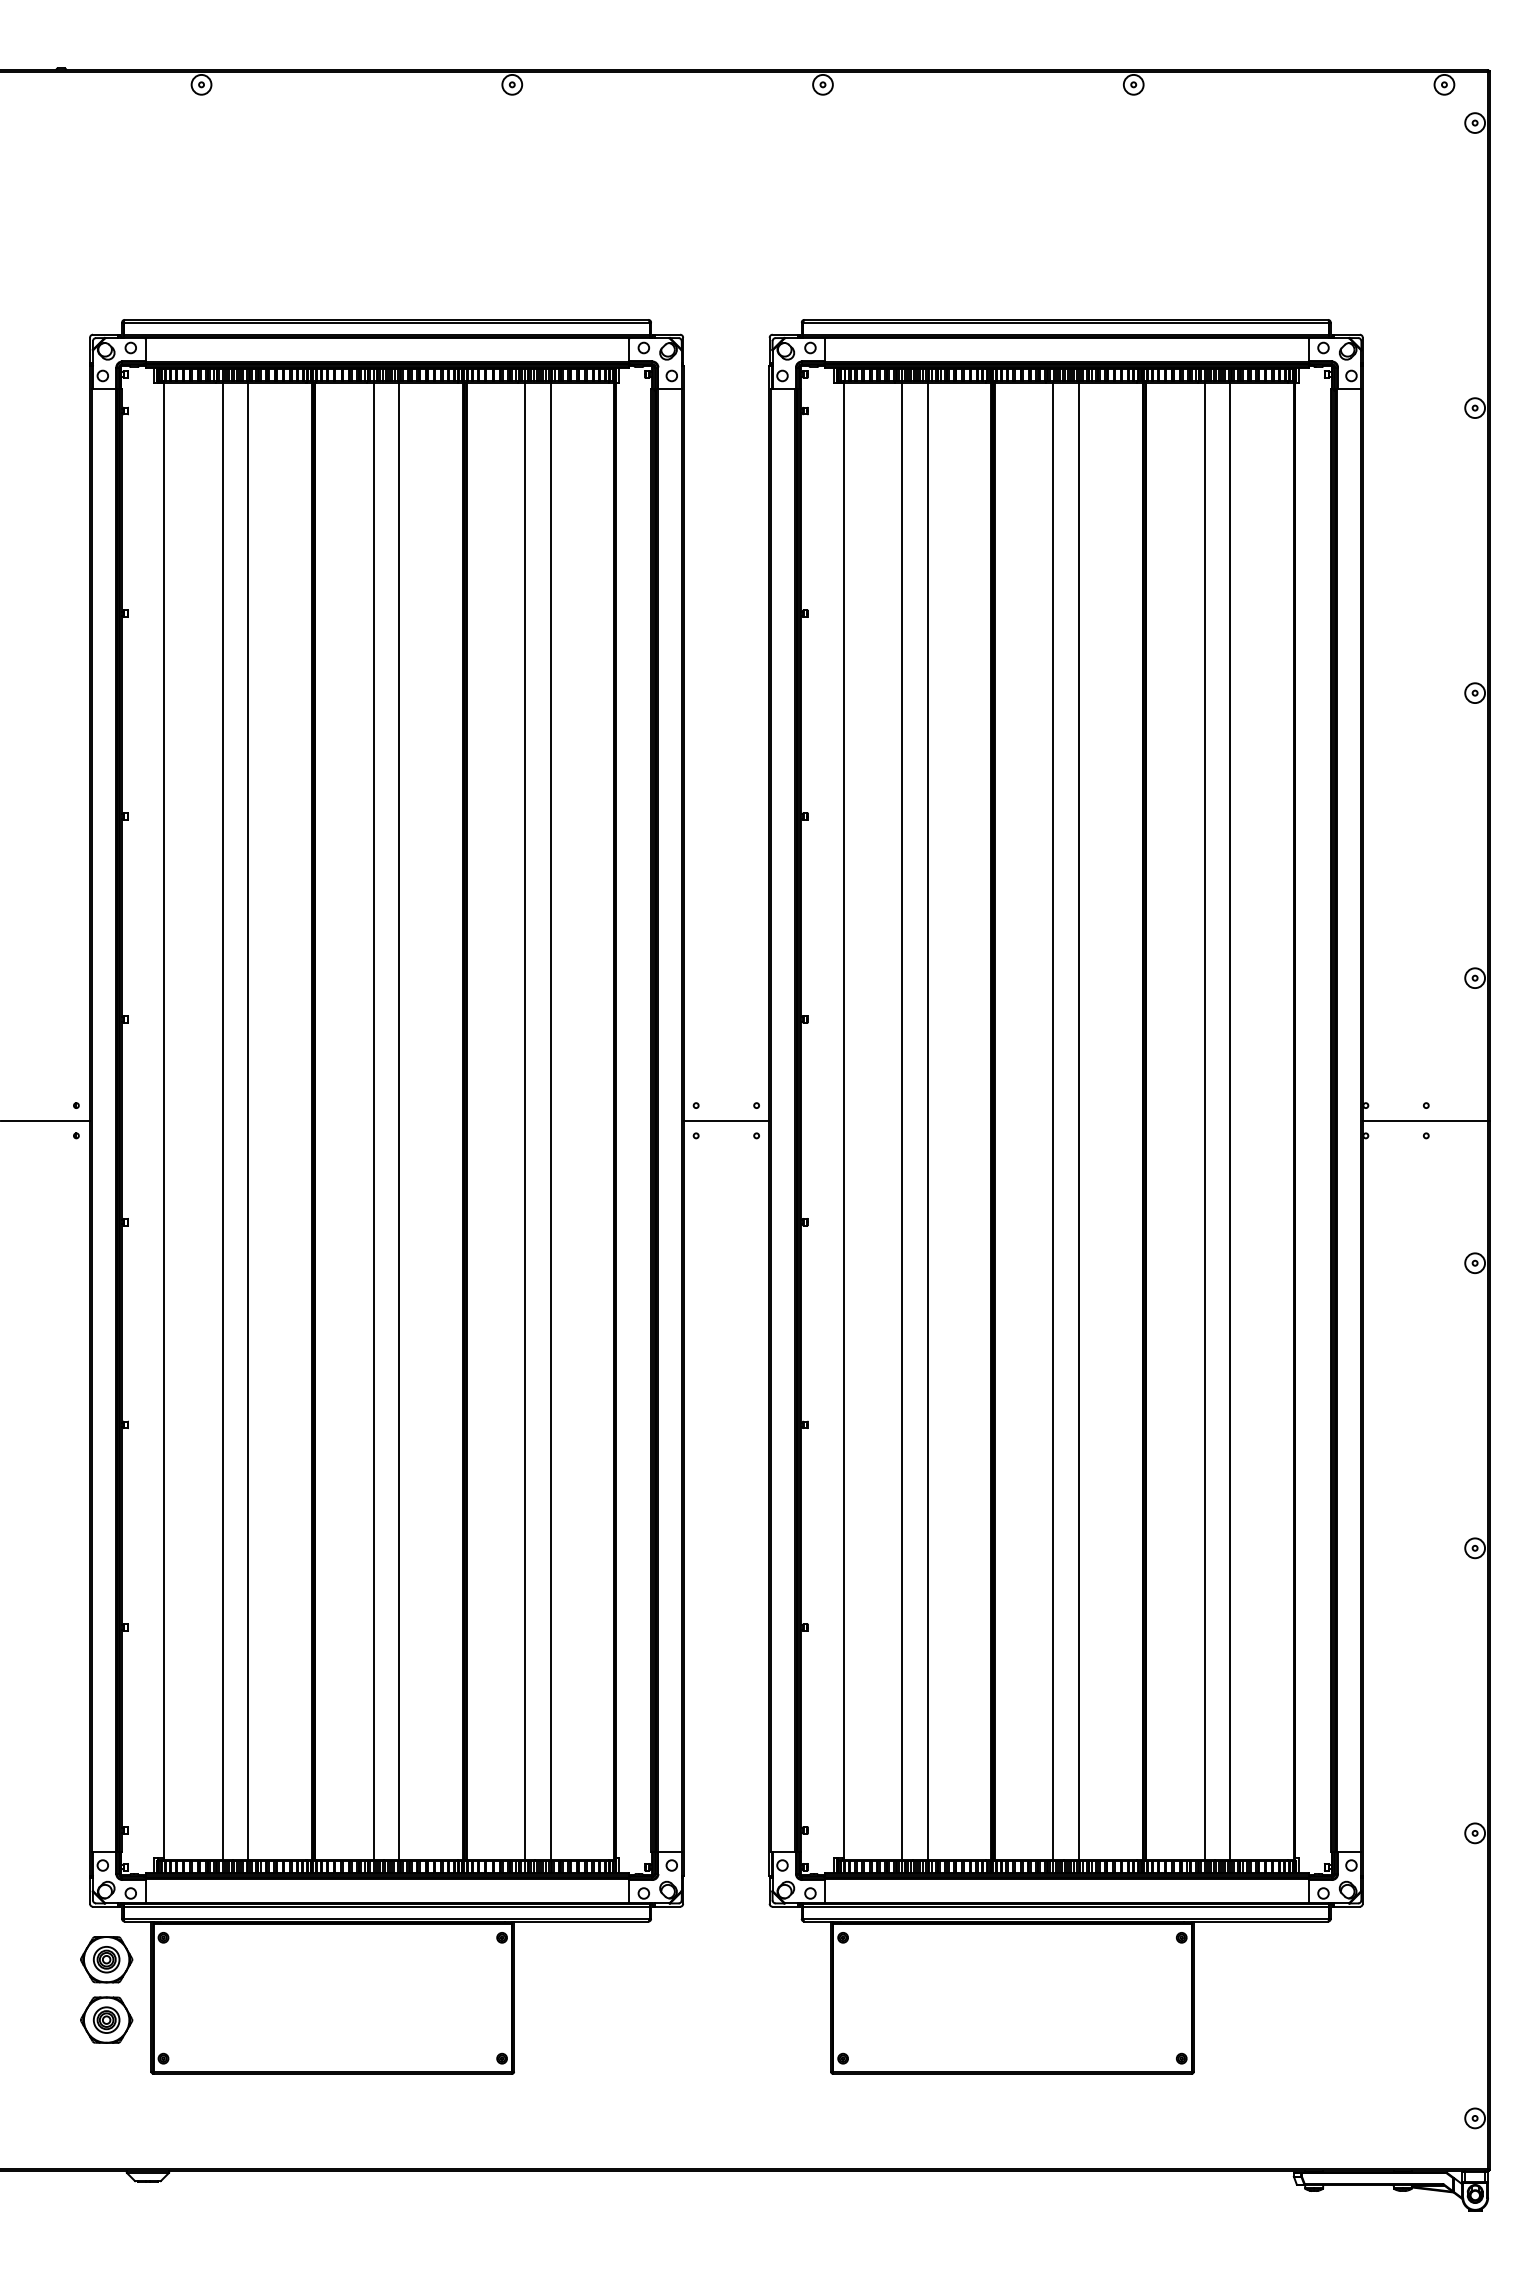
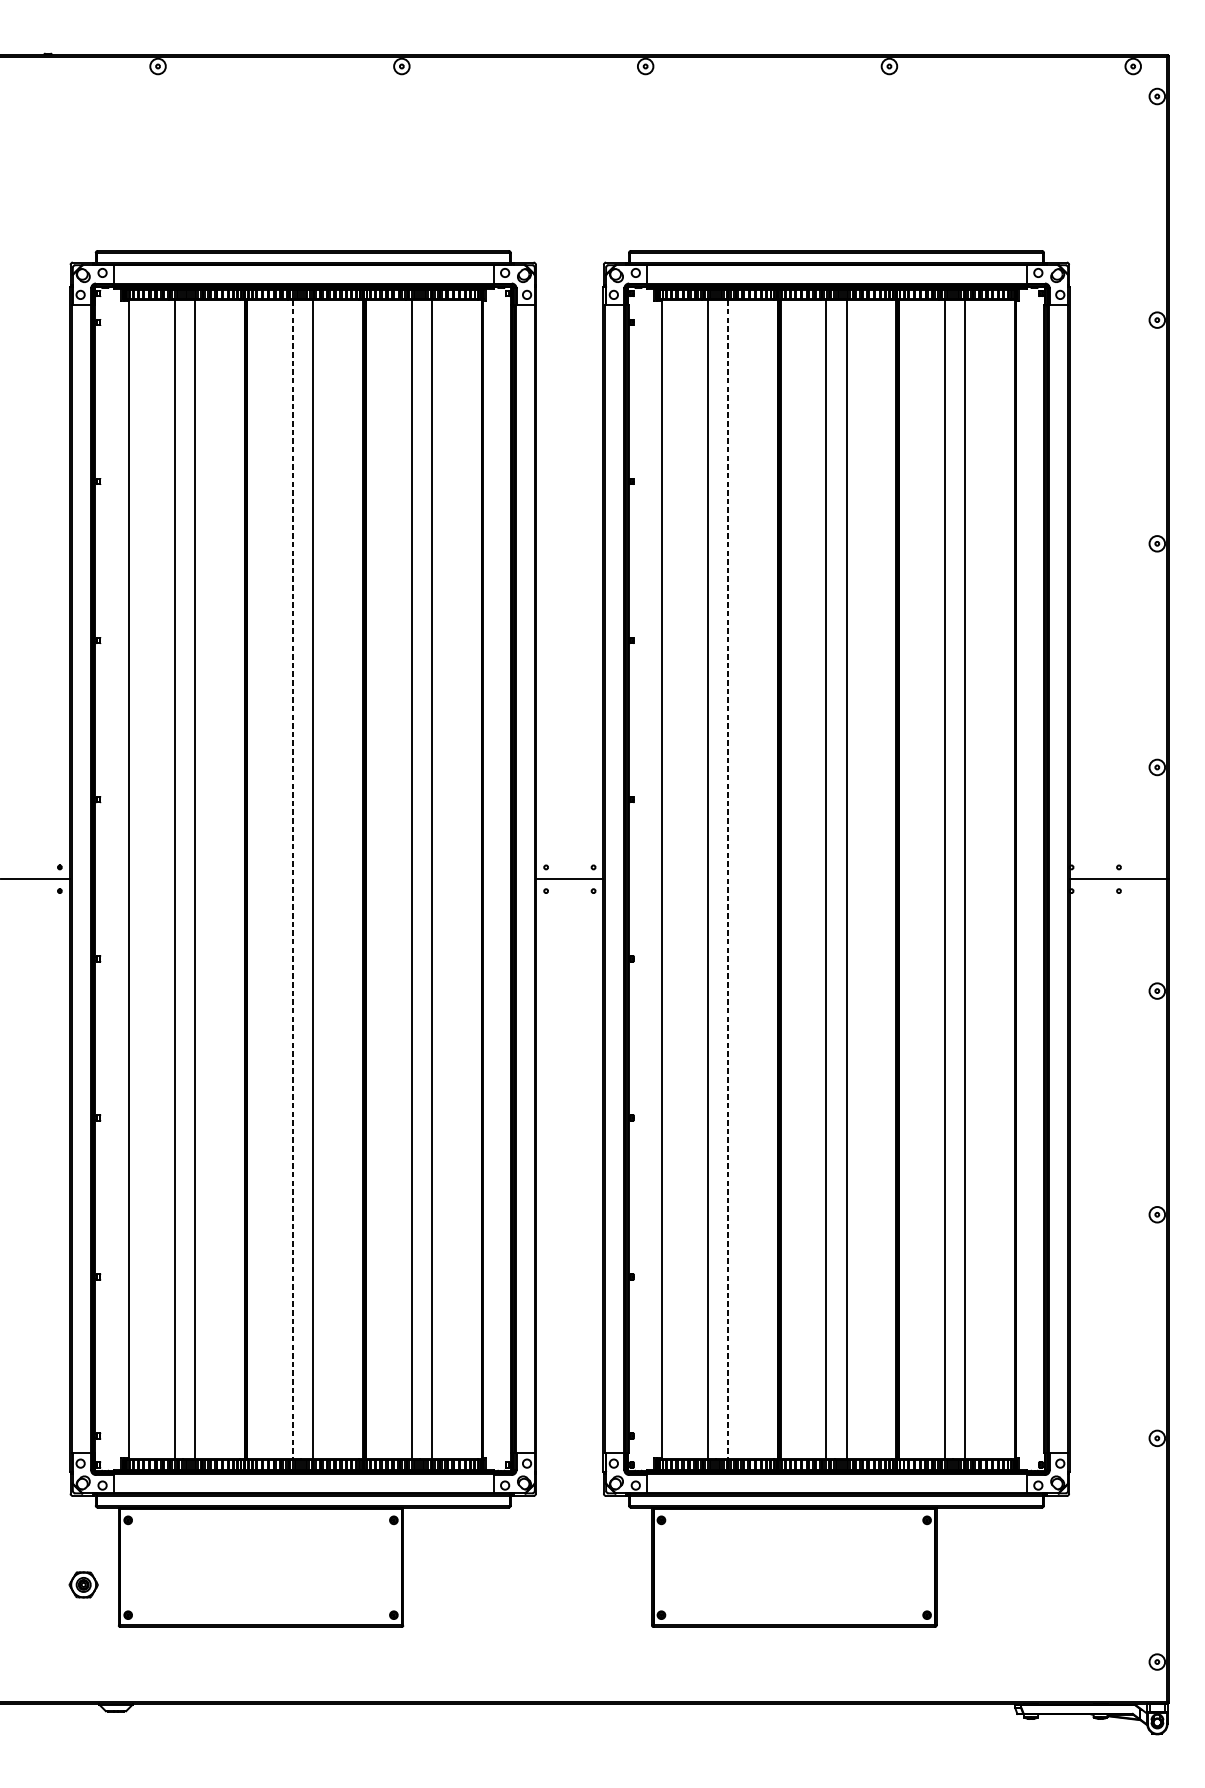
line: (373, 1121) -> (292, 879), solid -> dashed
line: (927, 1121) -> (727, 879), solid -> dashed
part: (106, 1959) -> (83, 1537), removed
part: (106, 2019) -> (83, 1584), size x0.7

